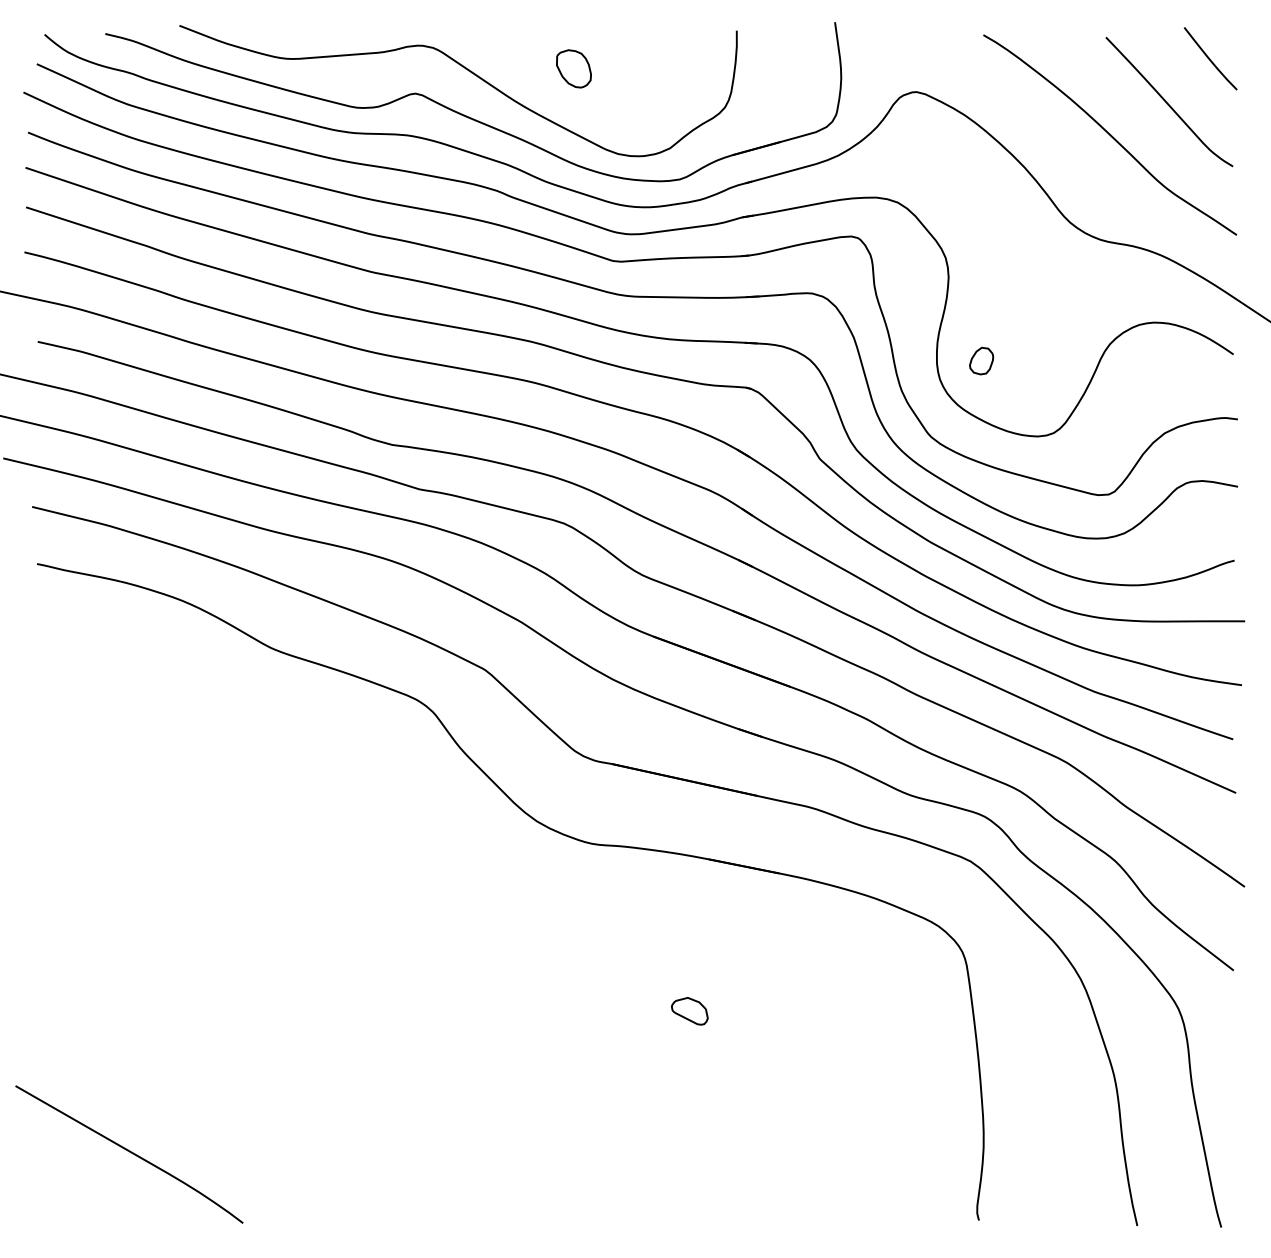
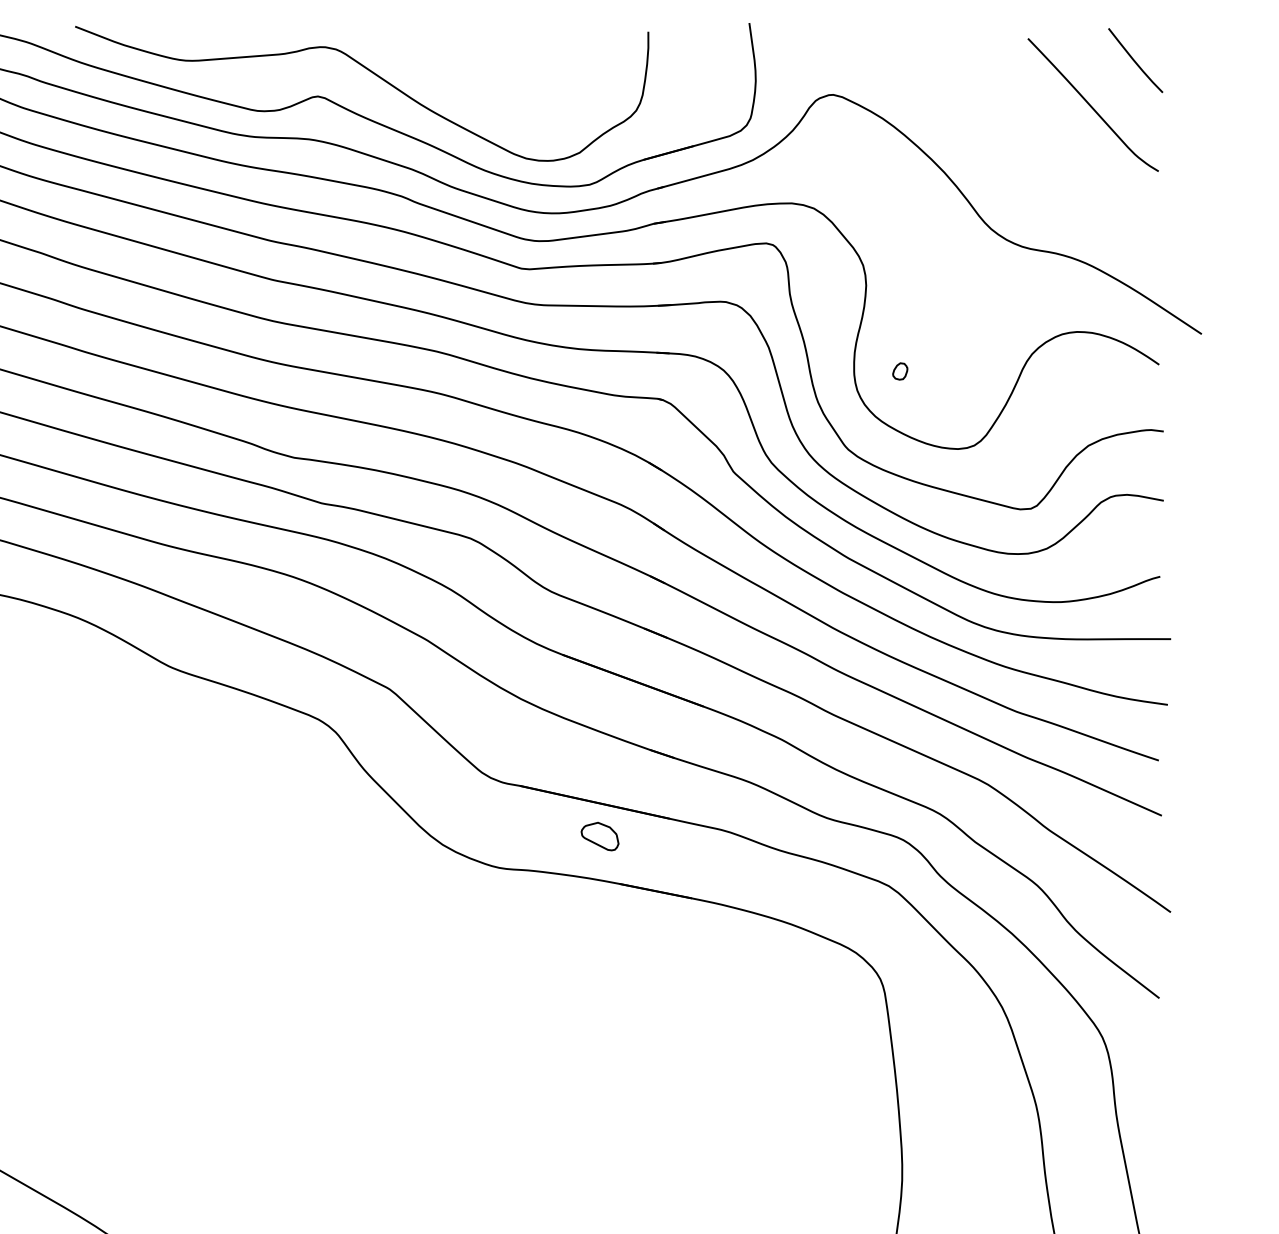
part: (573, 68) -> (480, 70), removed
curve: (1110, 134) -> (1032, 138), removed
part: (981, 360) -> (900, 370), size x0.6
part: (689, 1011) -> (599, 836), moved

